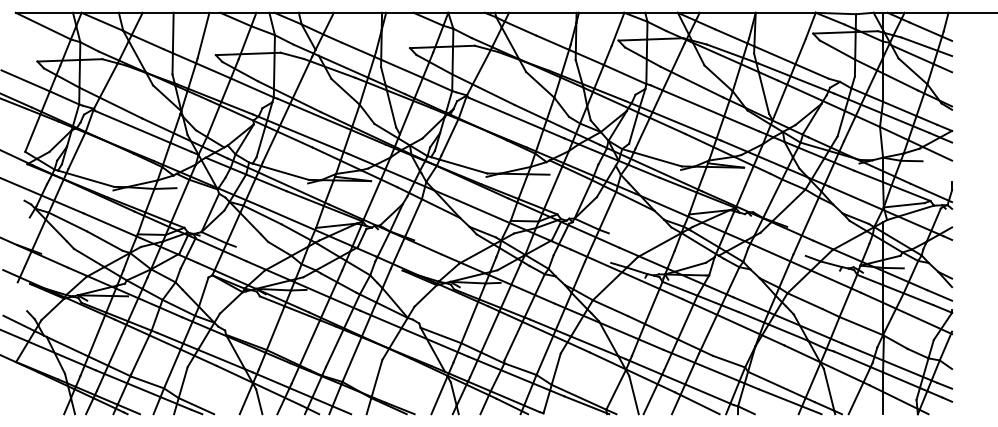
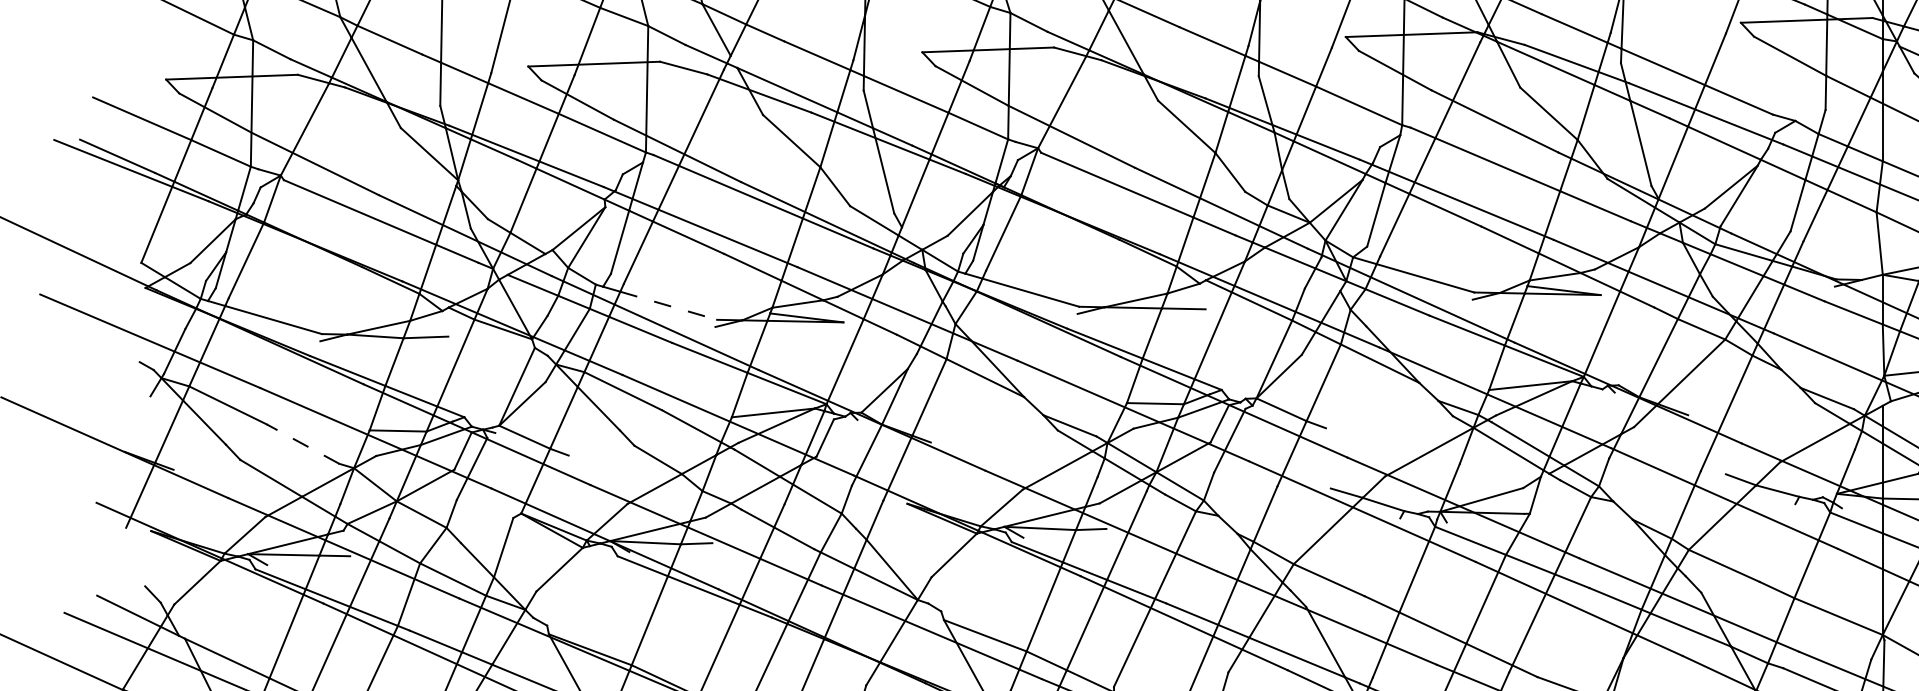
line: (285, 172) -> (669, 304), solid -> dashed
line: (104, 240) -> (302, 442), solid -> dashed

